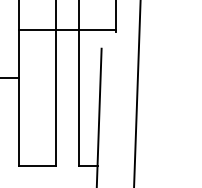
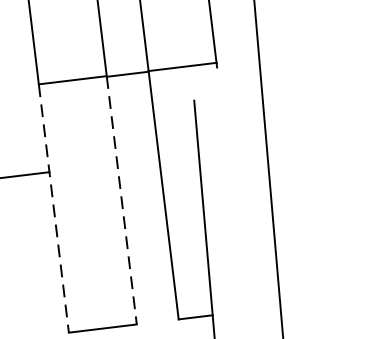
line: (18, 98) -> (53, 209), solid -> dashed
line: (55, 98) -> (121, 201), solid -> dashed

